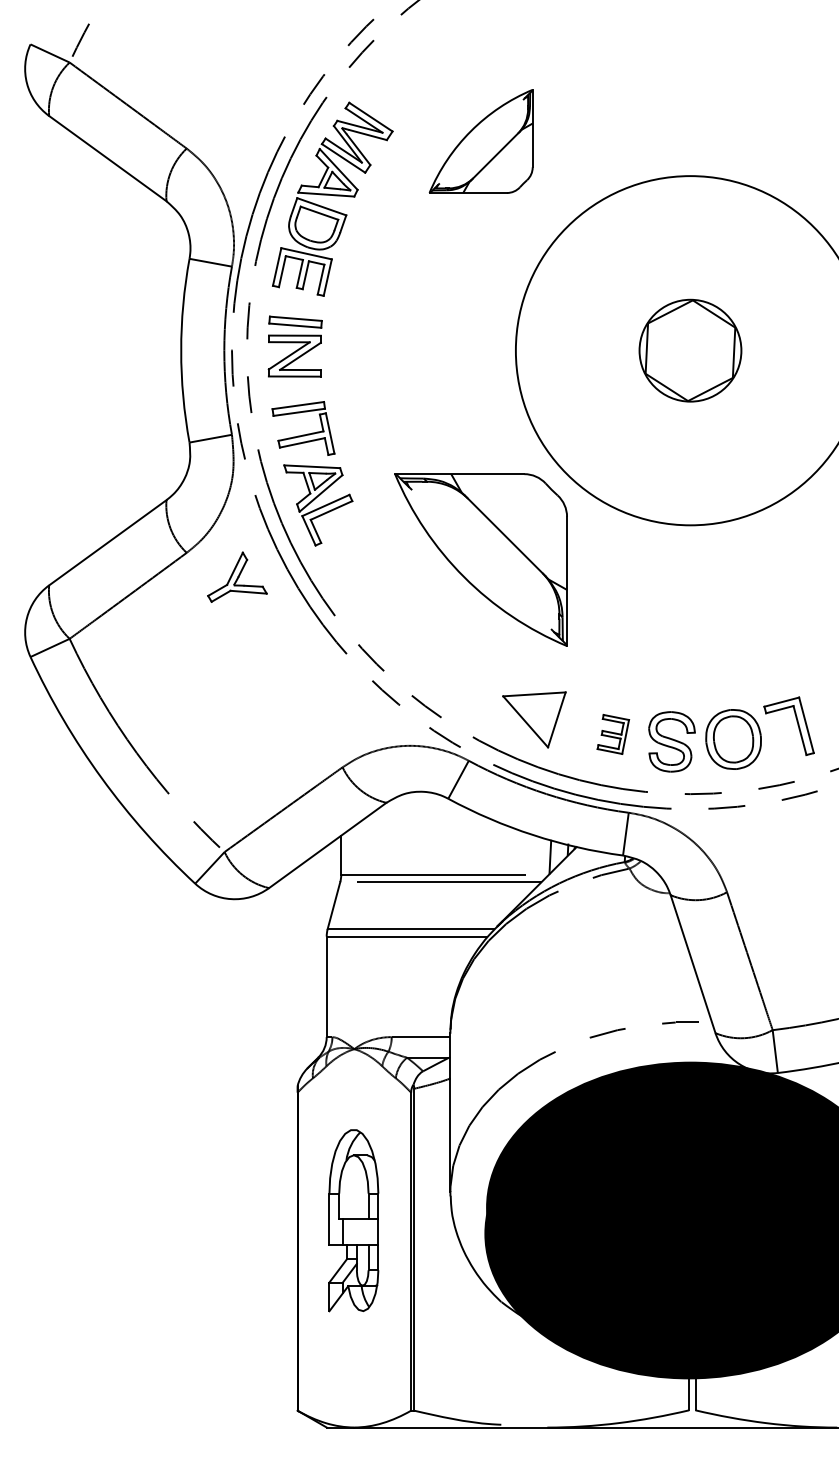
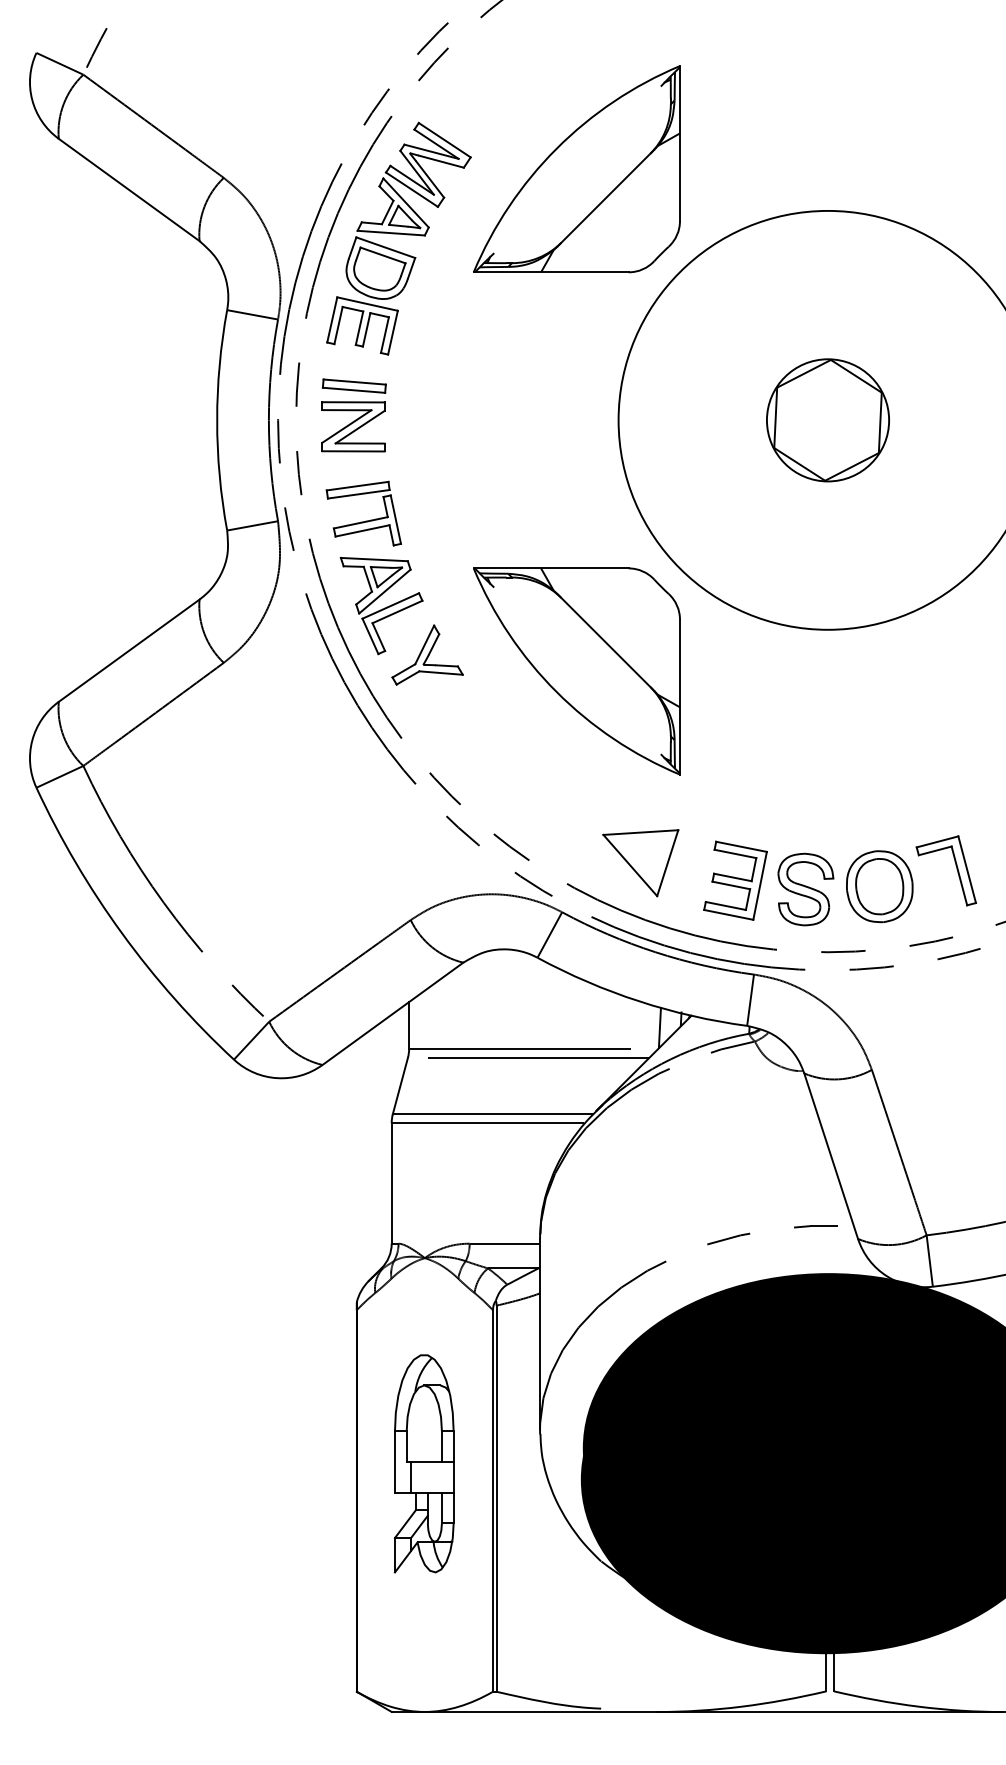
part: (480, 141) -> (576, 169), size x1.67
part: (237, 576) -> (427, 654), moved
part: (613, 734) -> (735, 880), size x1.67

